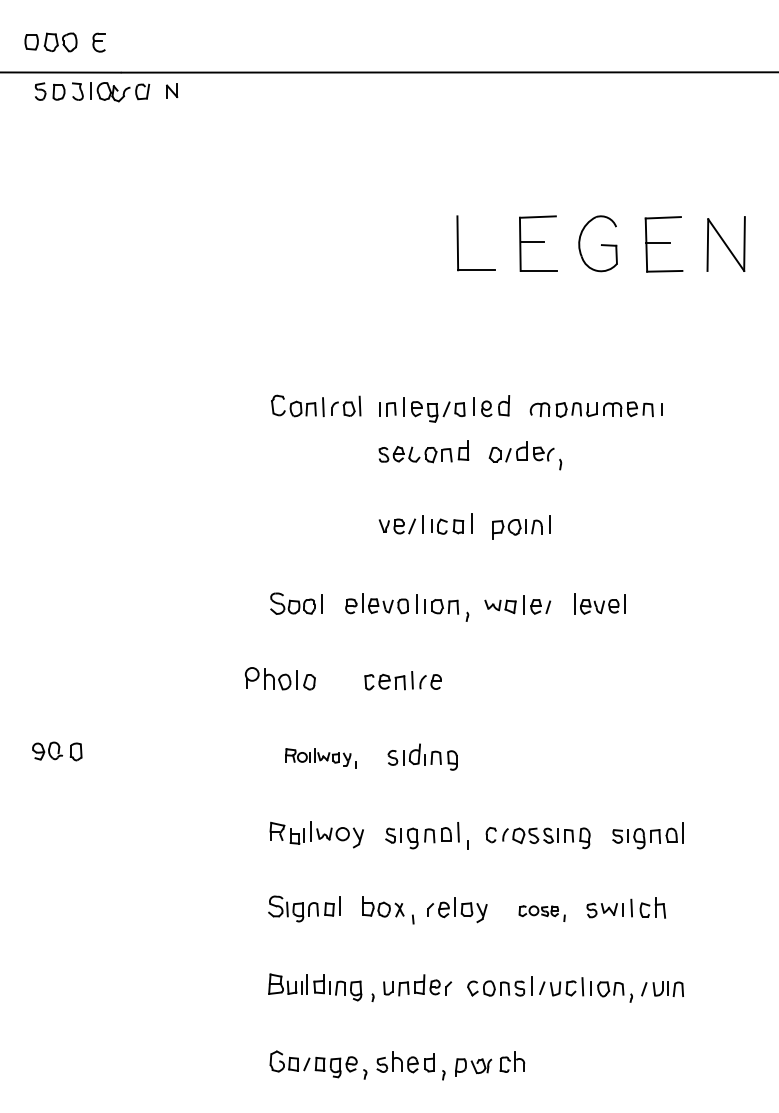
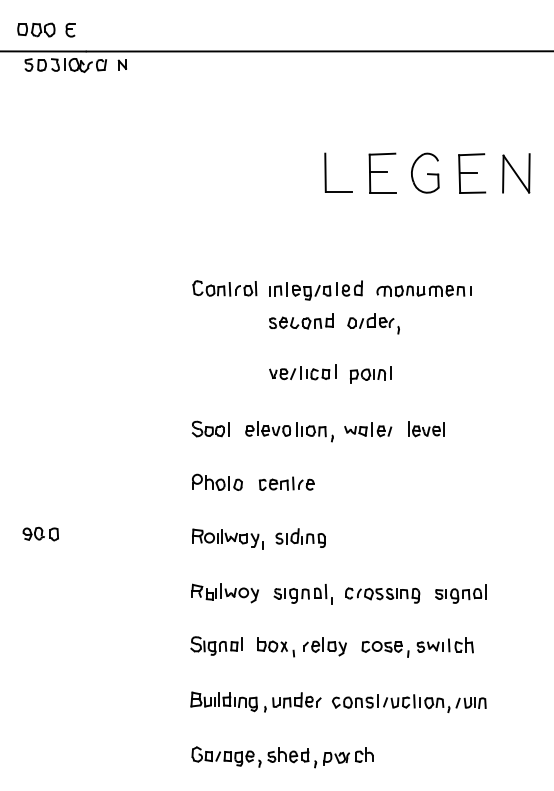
part: (280, 677) -> (217, 481), moved
part: (319, 757) -> (227, 538), size x1.43
part: (542, 913) -> (385, 649), size x1.43

